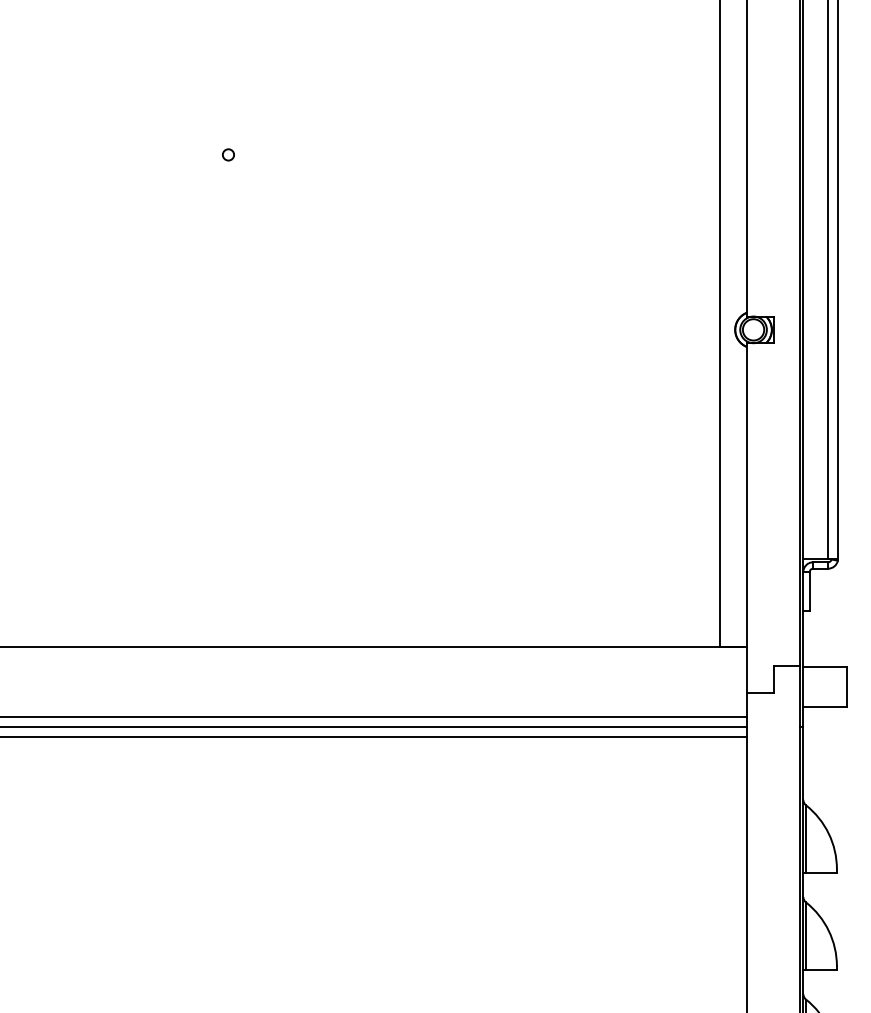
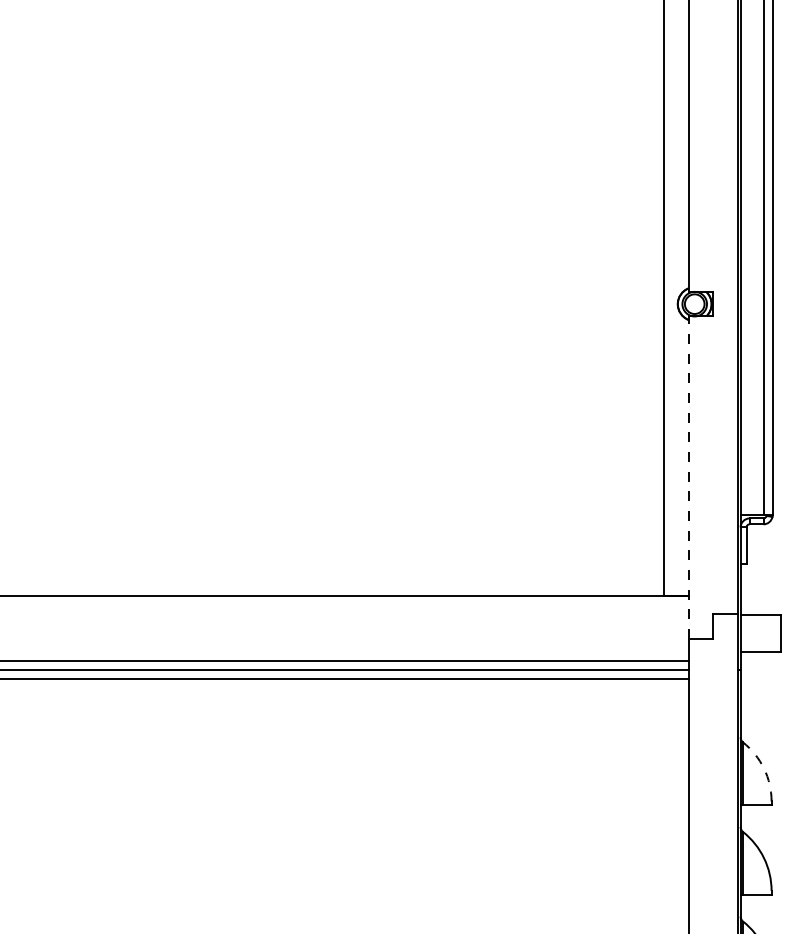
circle: (228, 154) -> (210, 142), removed
line: (746, 517) -> (688, 477), solid -> dashed
arc: (829, 833) -> (764, 768), solid -> dashed

